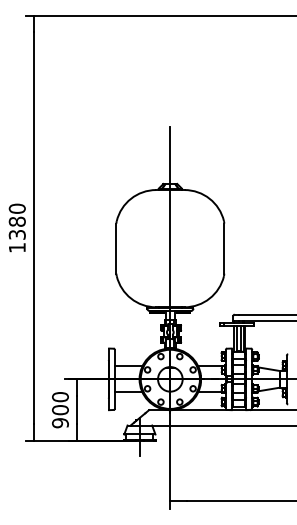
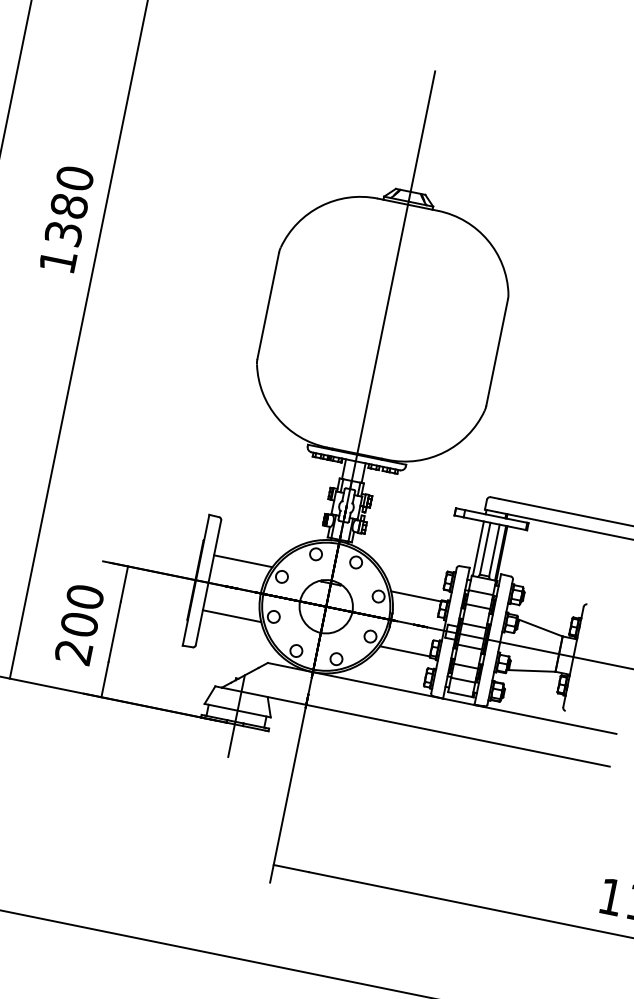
text: (60, 423) -> (73, 653), 900 -> 200

